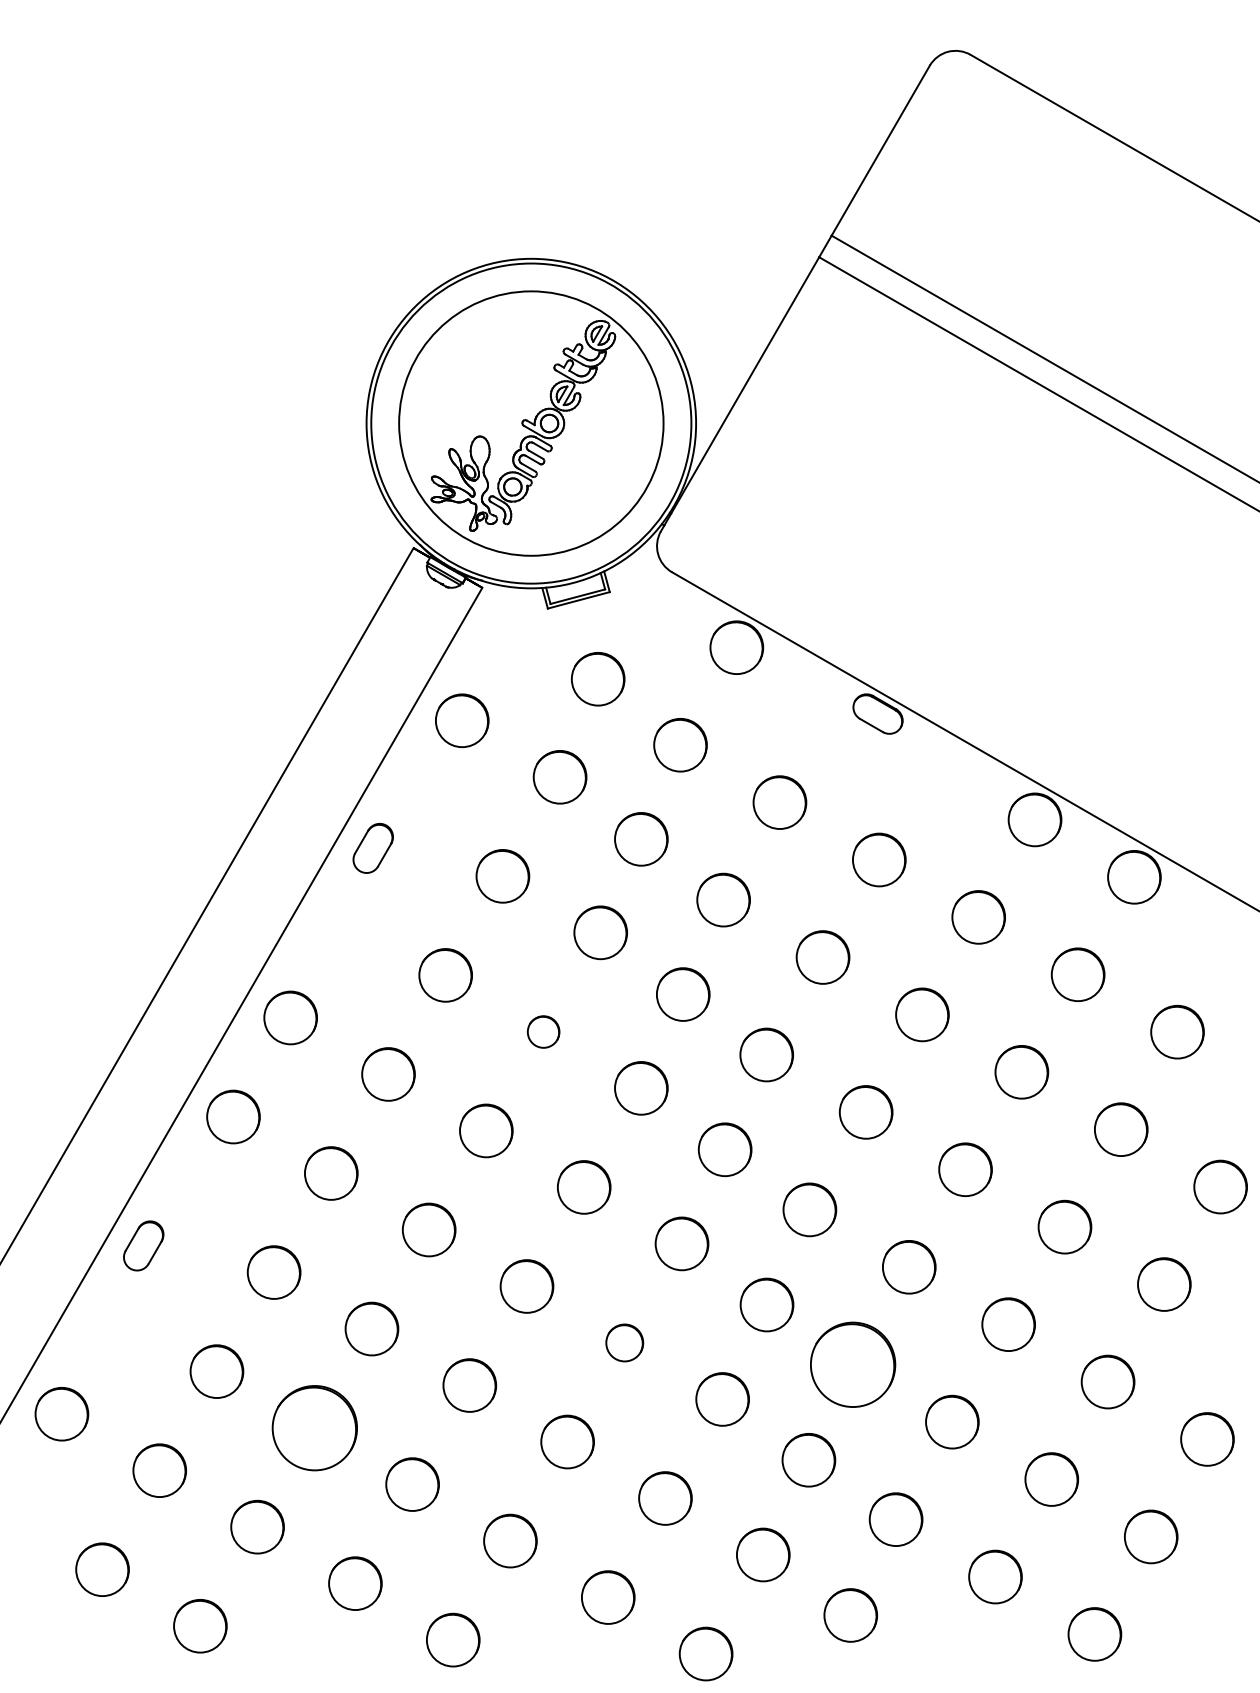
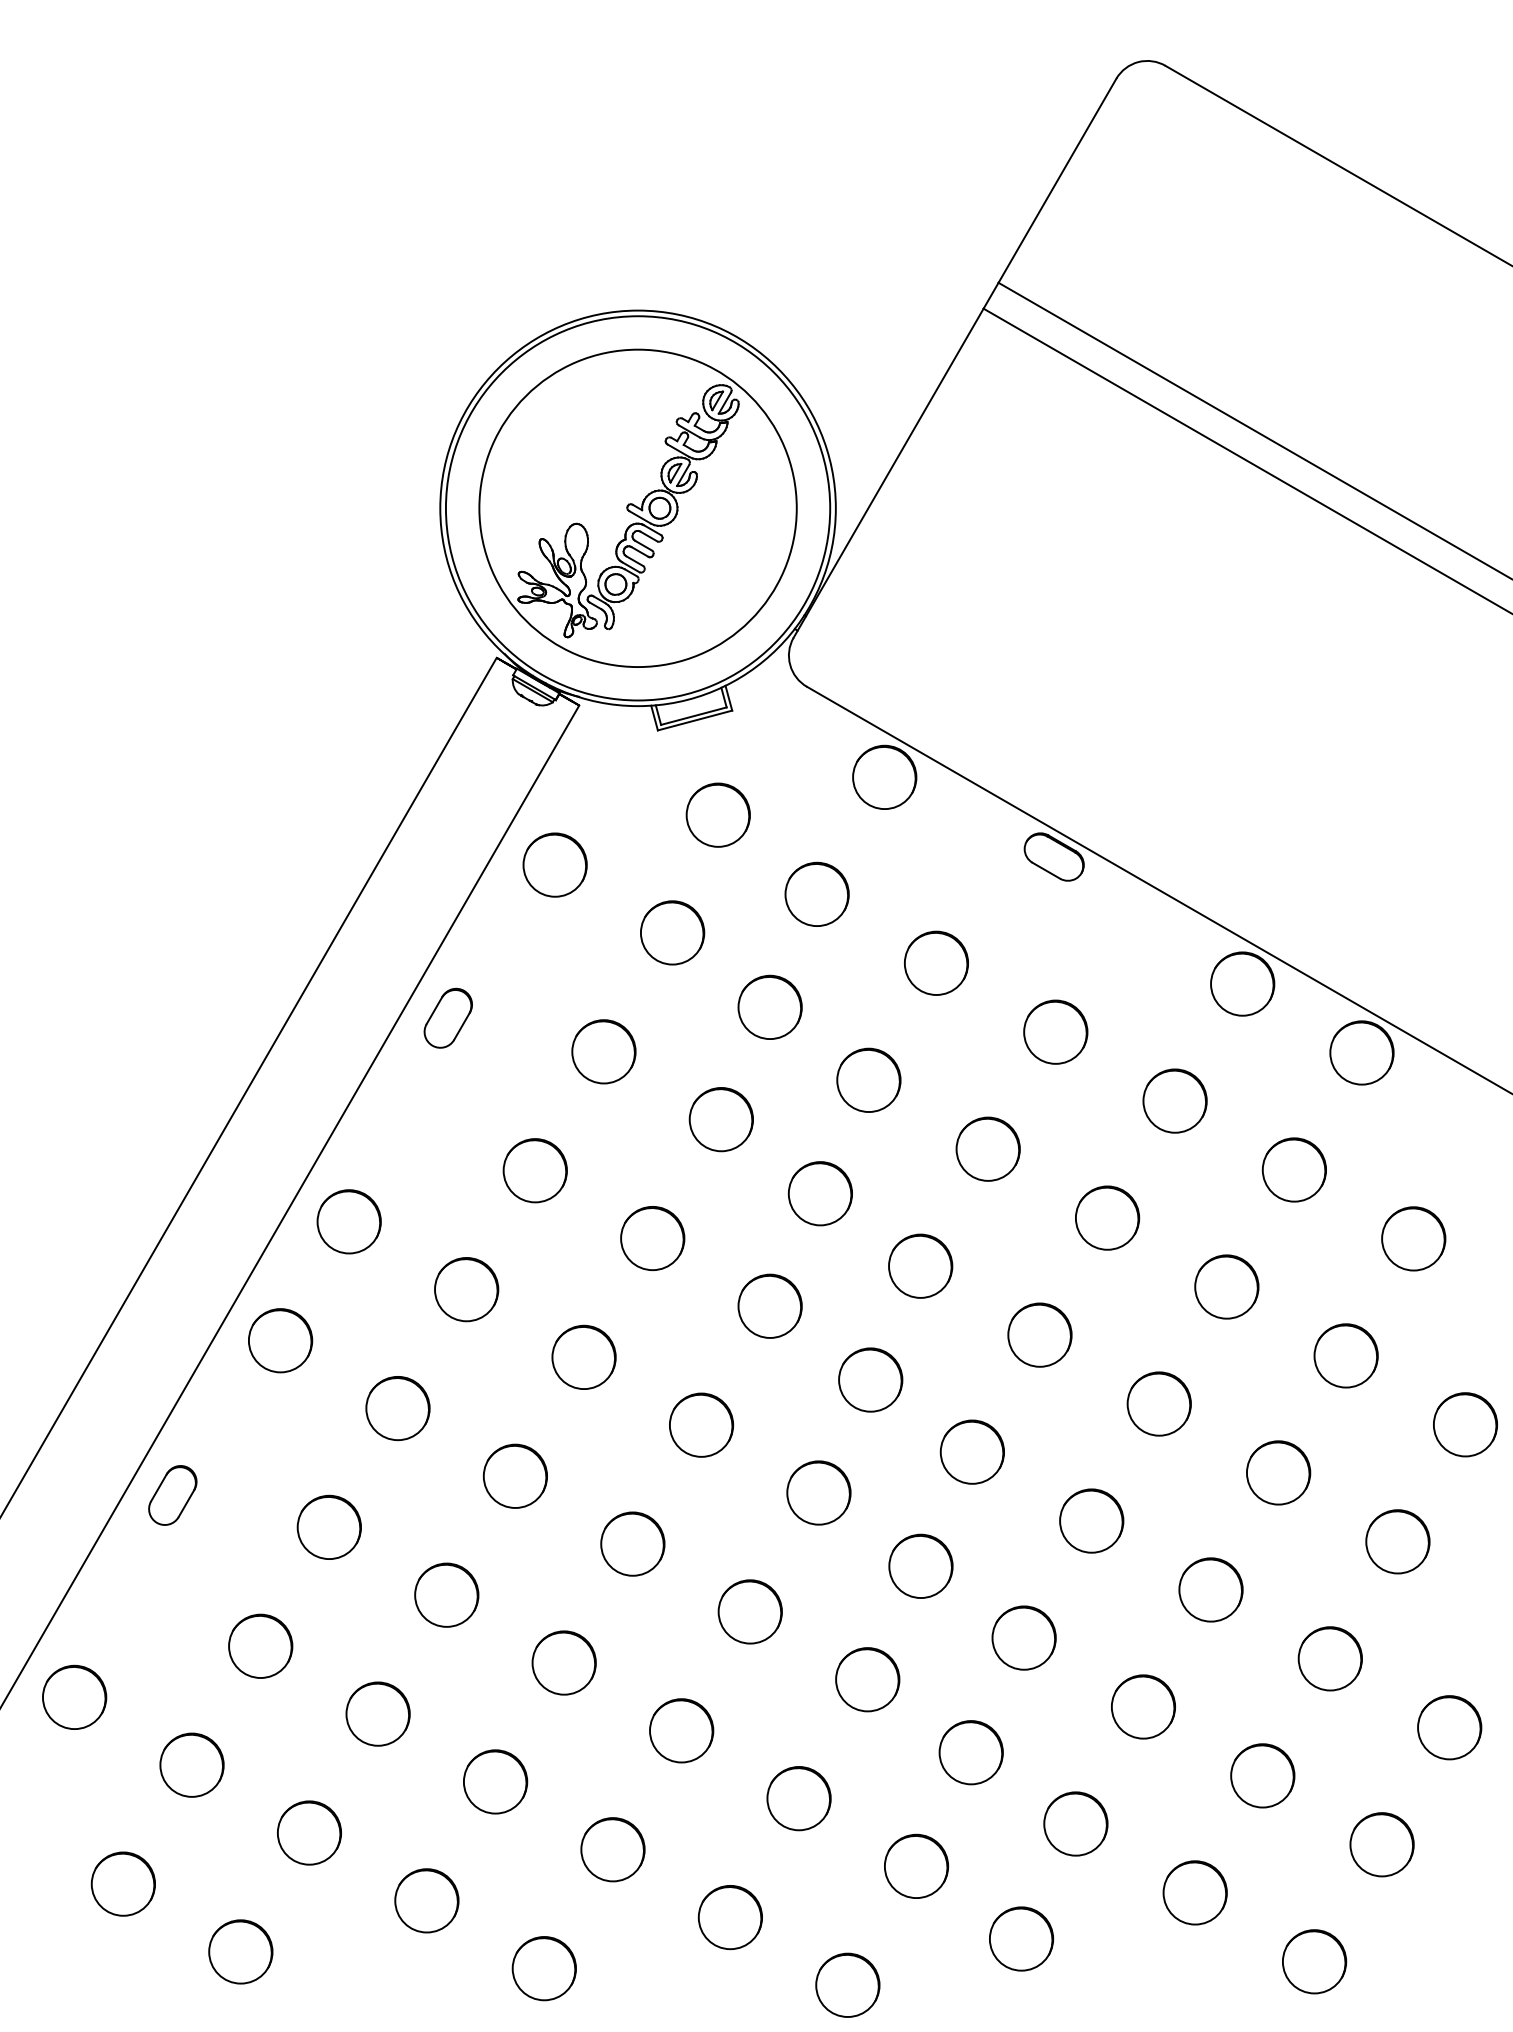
circle: (543, 1031) -> (652, 1238), size x1.67
circle: (624, 1342) -> (749, 1611), size x1.43
circle: (852, 1364) -> (1023, 1637), size x0.62
circle: (314, 1427) -> (377, 1713), size x0.62

